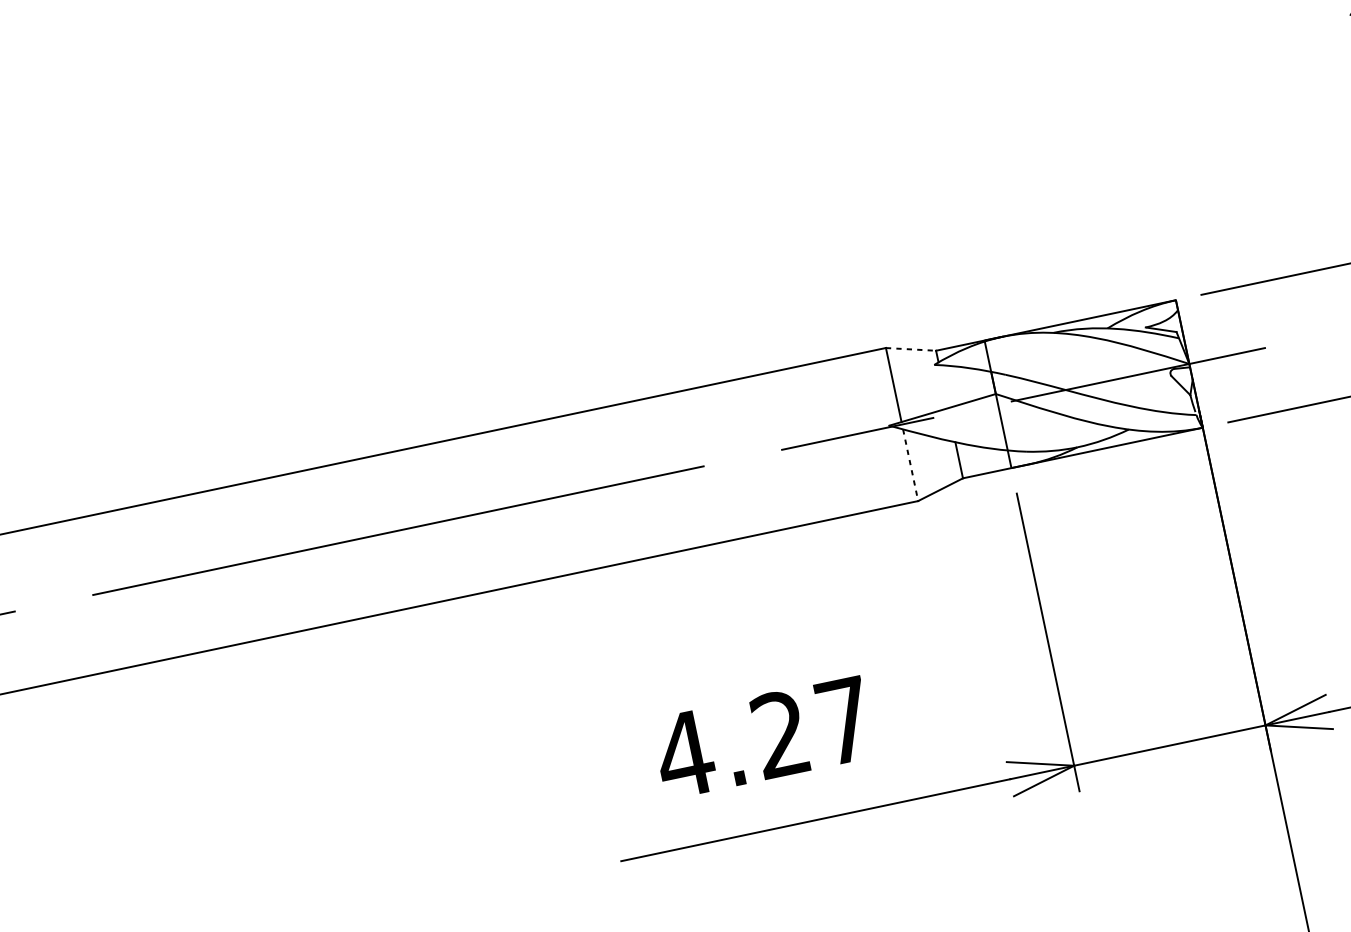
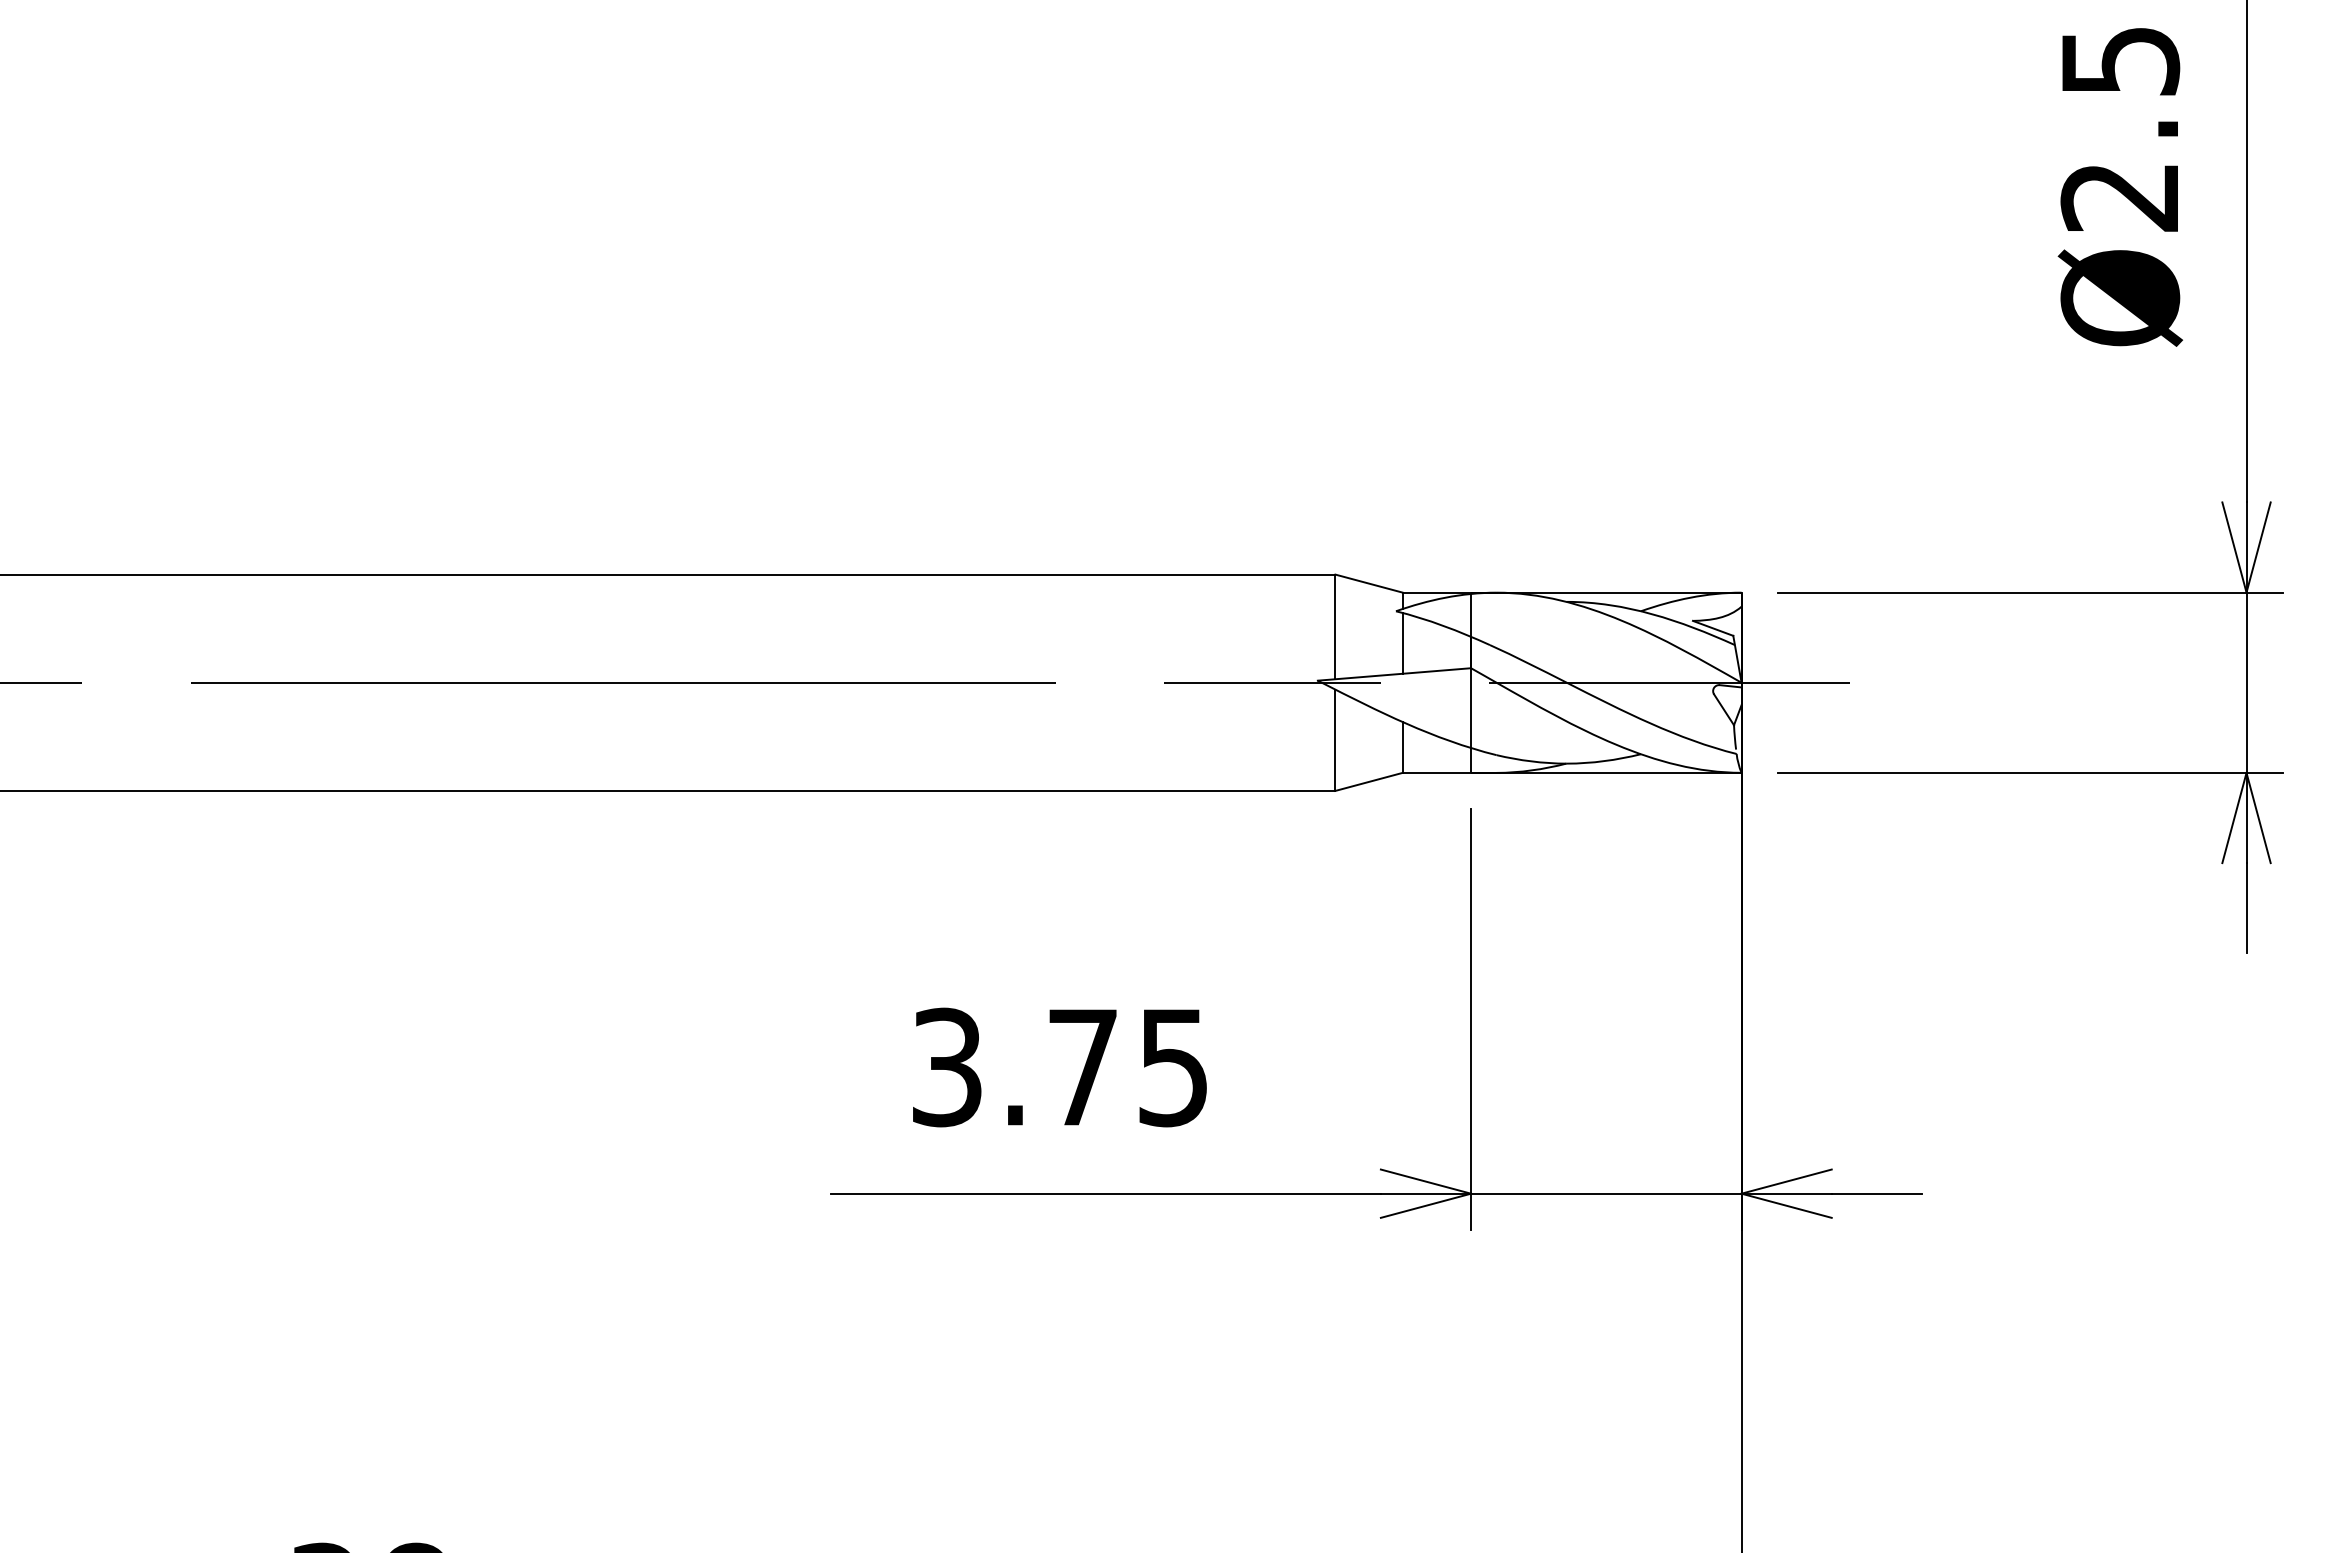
line: (910, 349) -> (1368, 583), dashed -> solid
line: (943, 386) -> (1402, 642), added
line: (910, 465) -> (1335, 740), dashed -> solid
text: (763, 737) -> (1058, 1067), 4.27 -> 3.75

